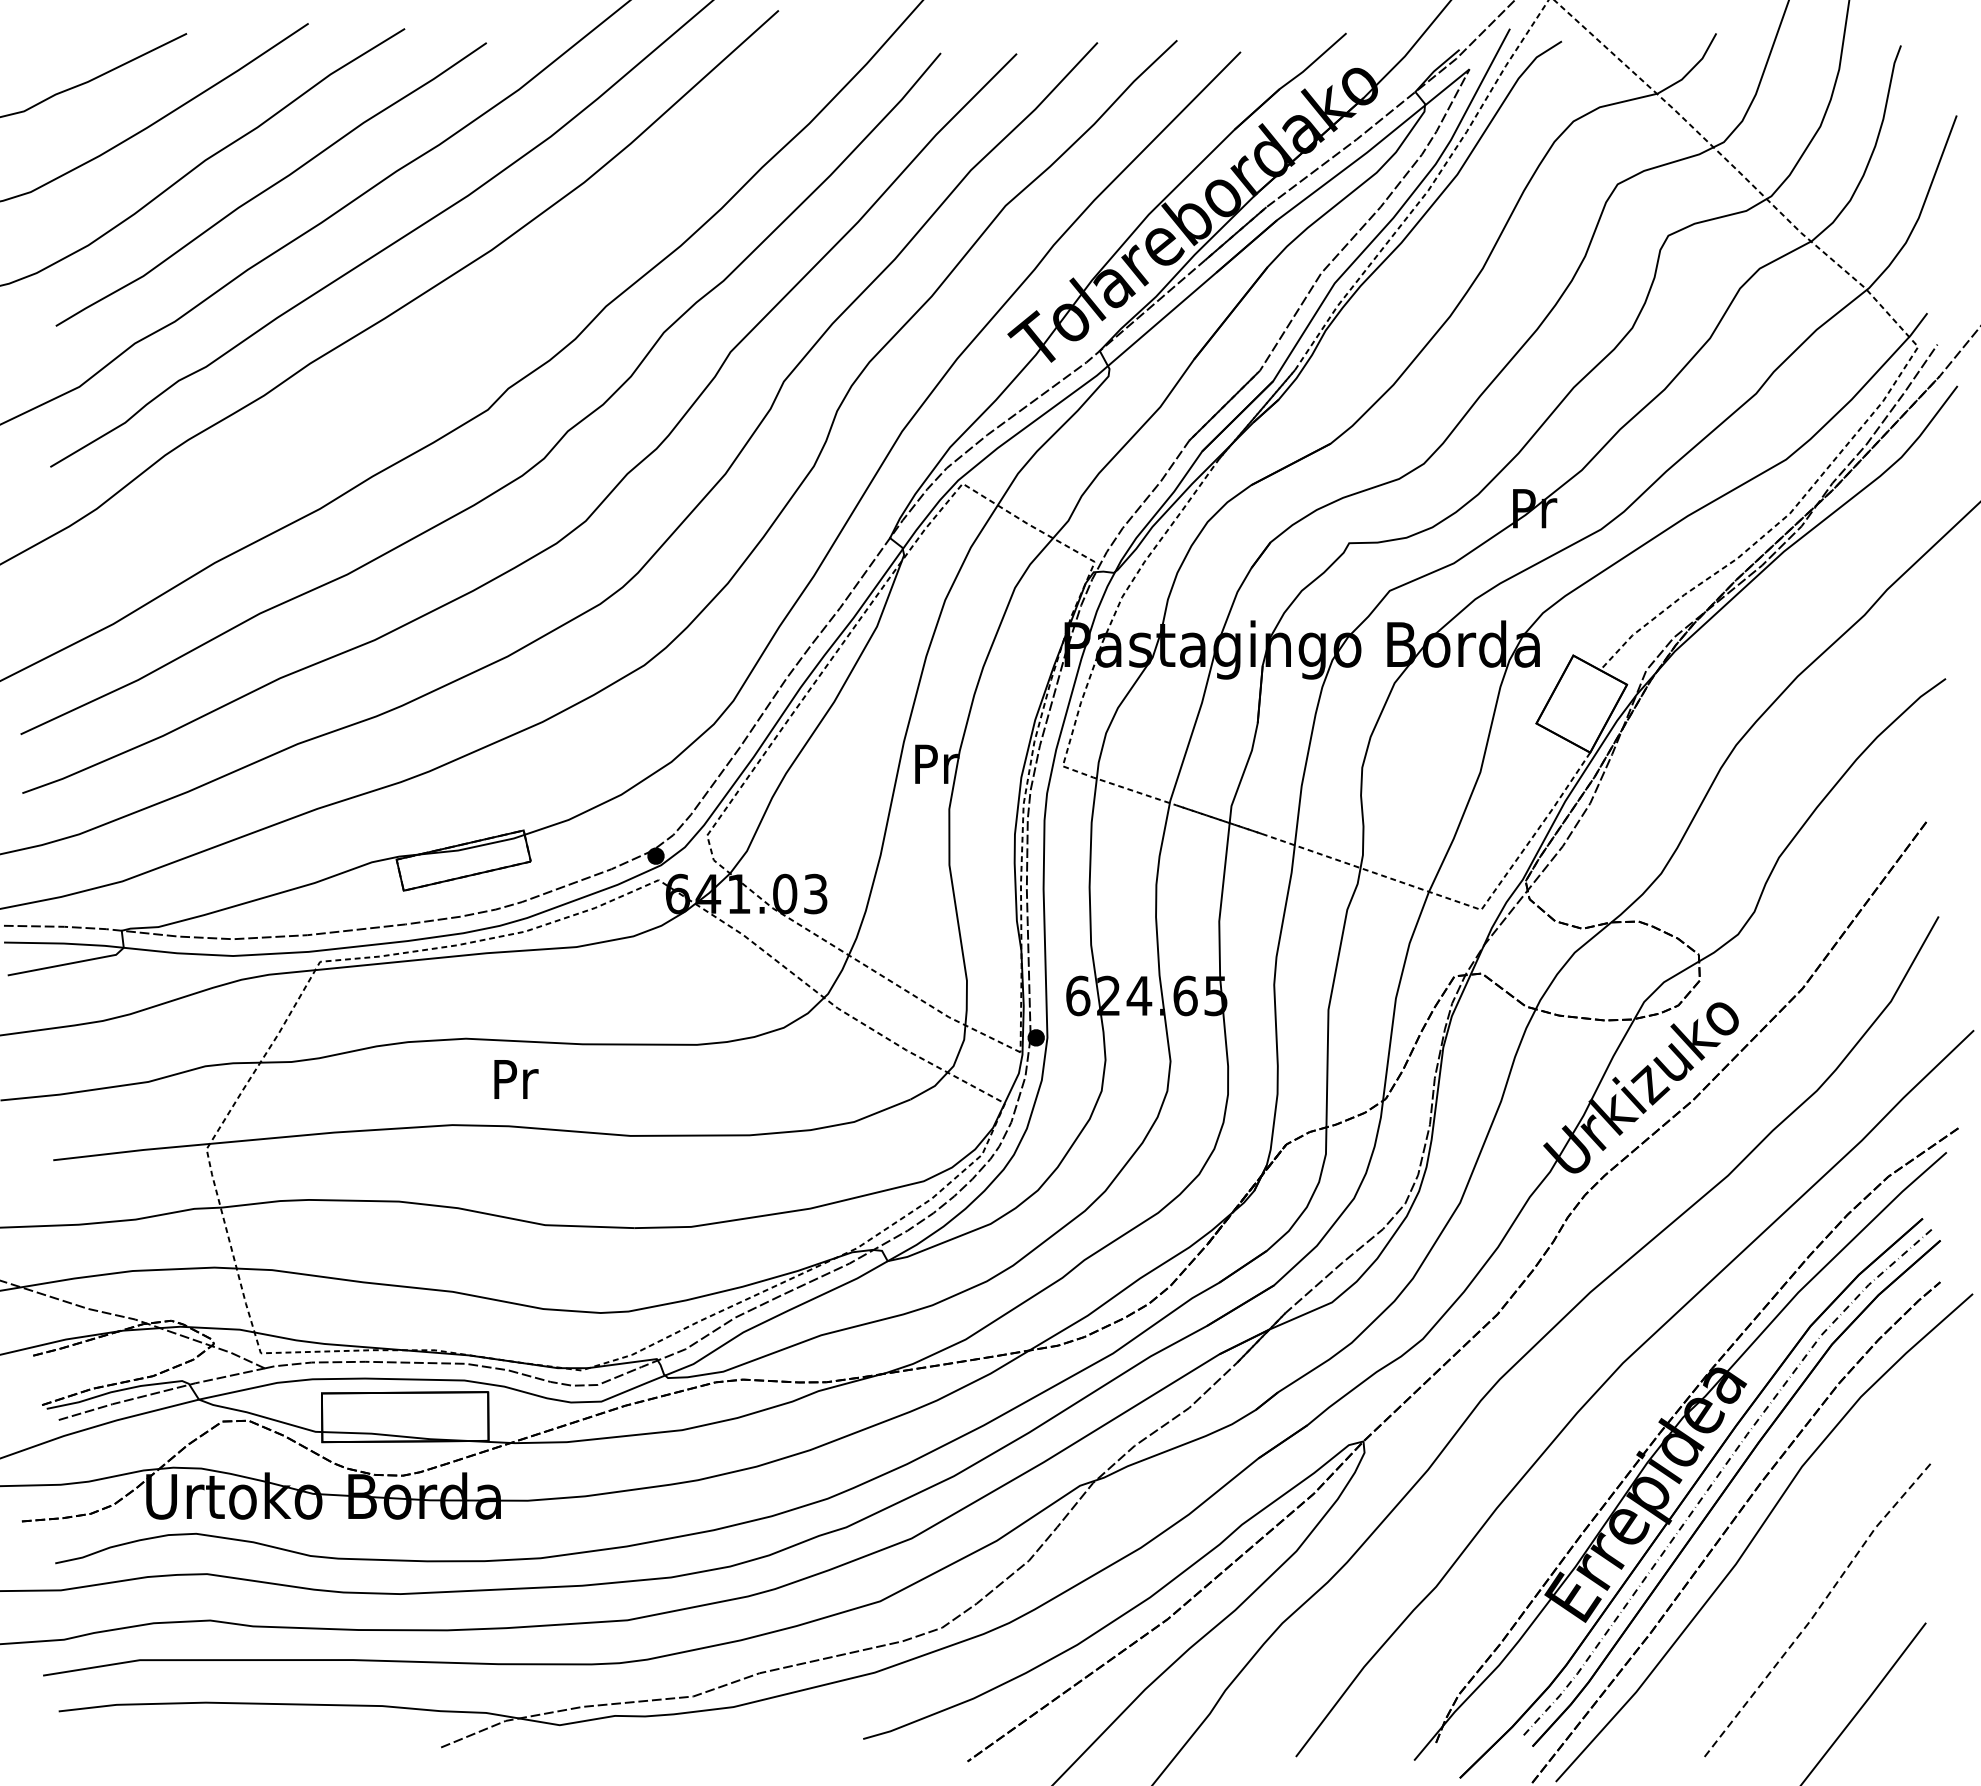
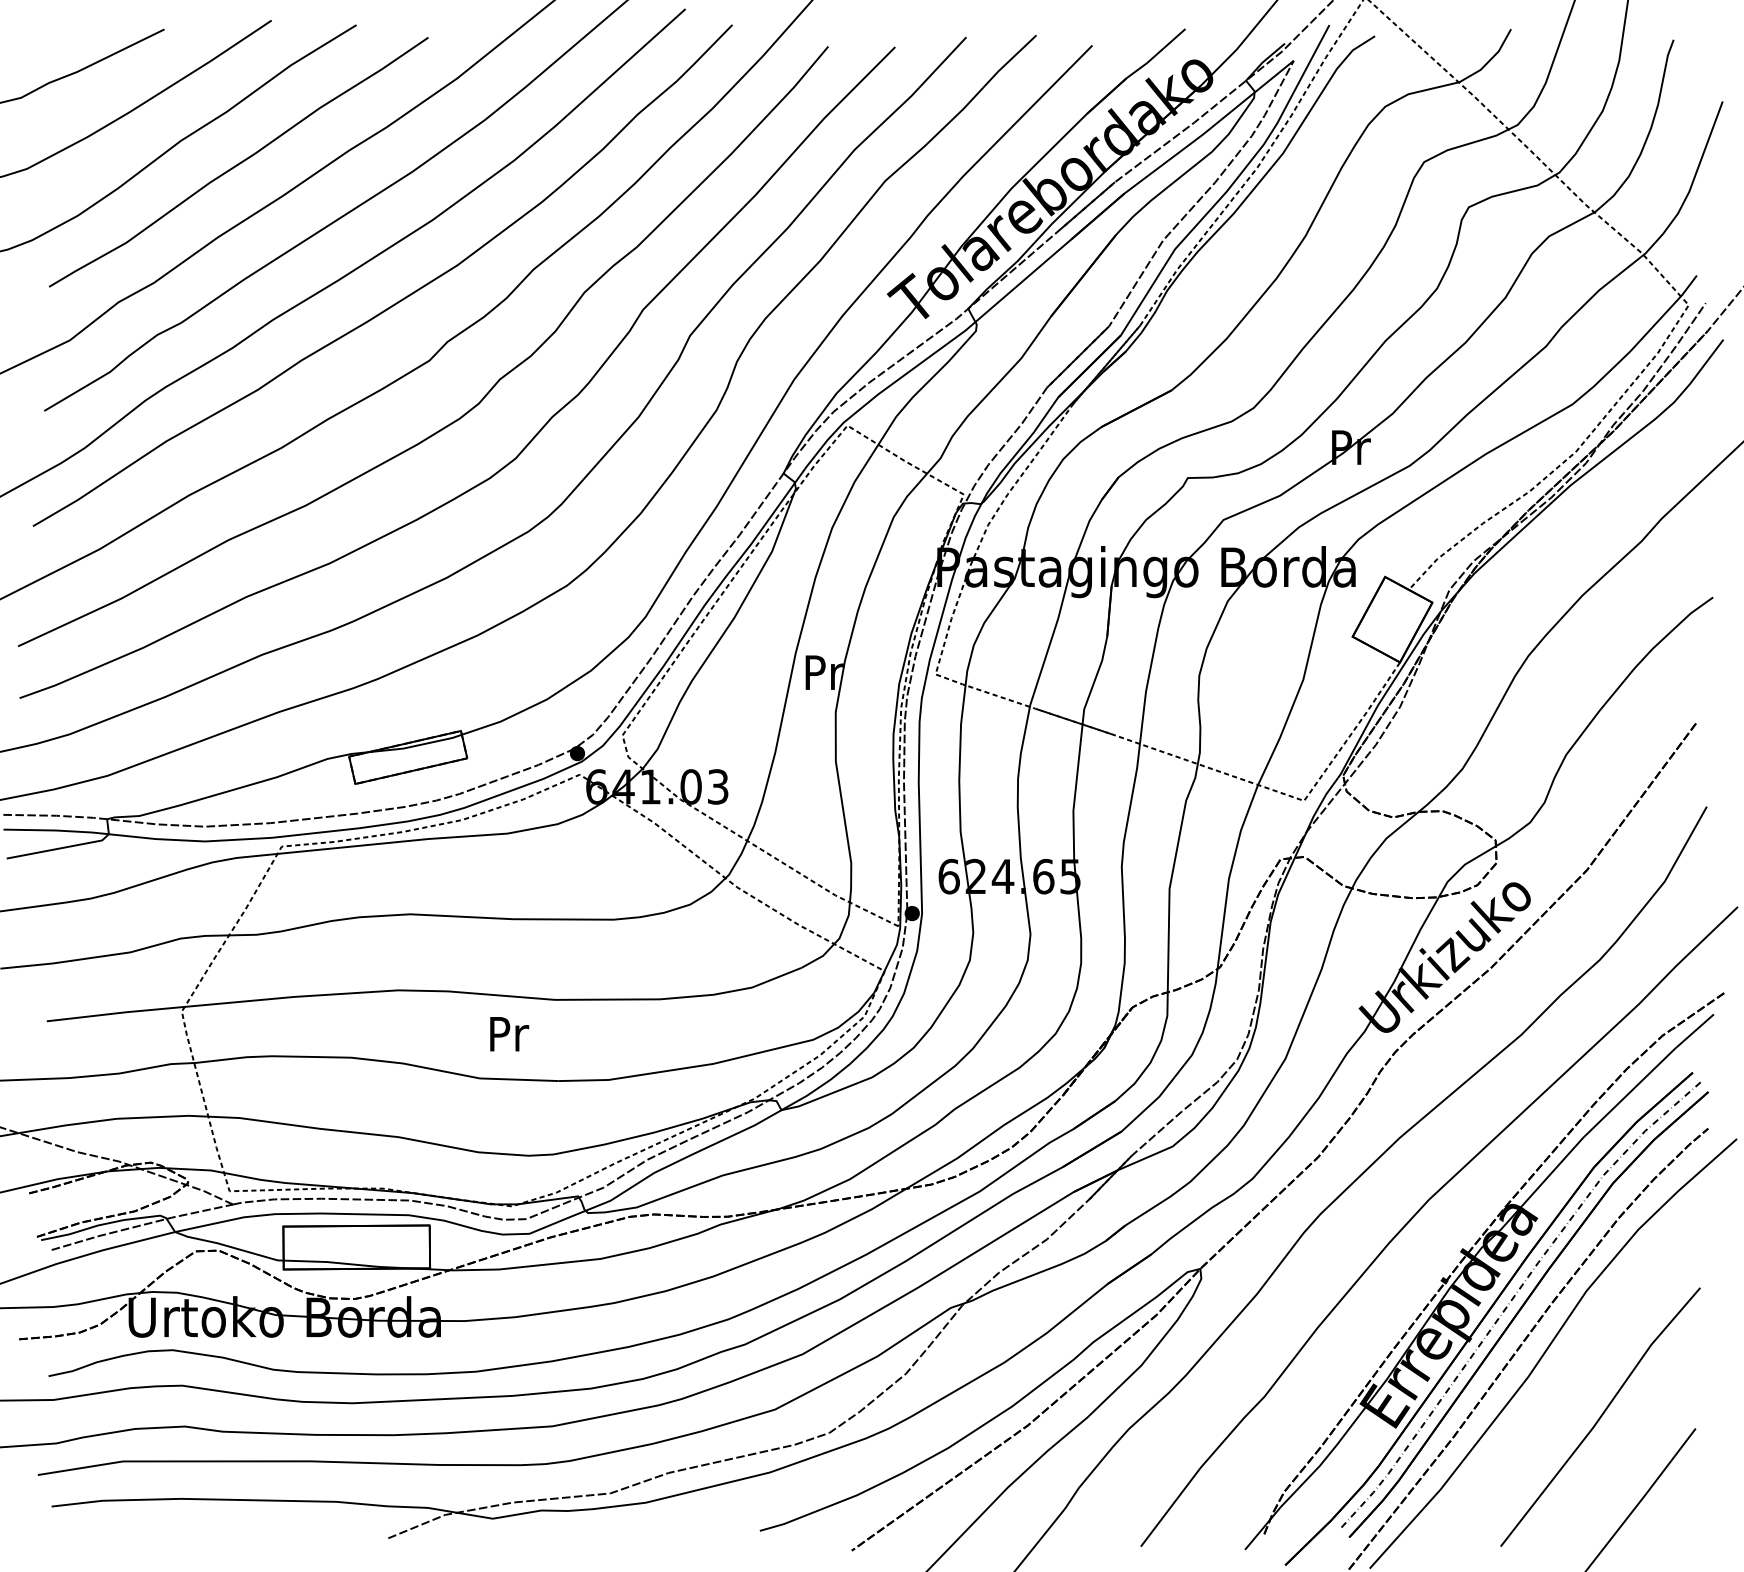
curve: (454, 340) -> (400, 299), added
text: (516, 1079) -> (509, 1034), moved
line: (1819, 1609) -> (1601, 1416), dashed -> solid

